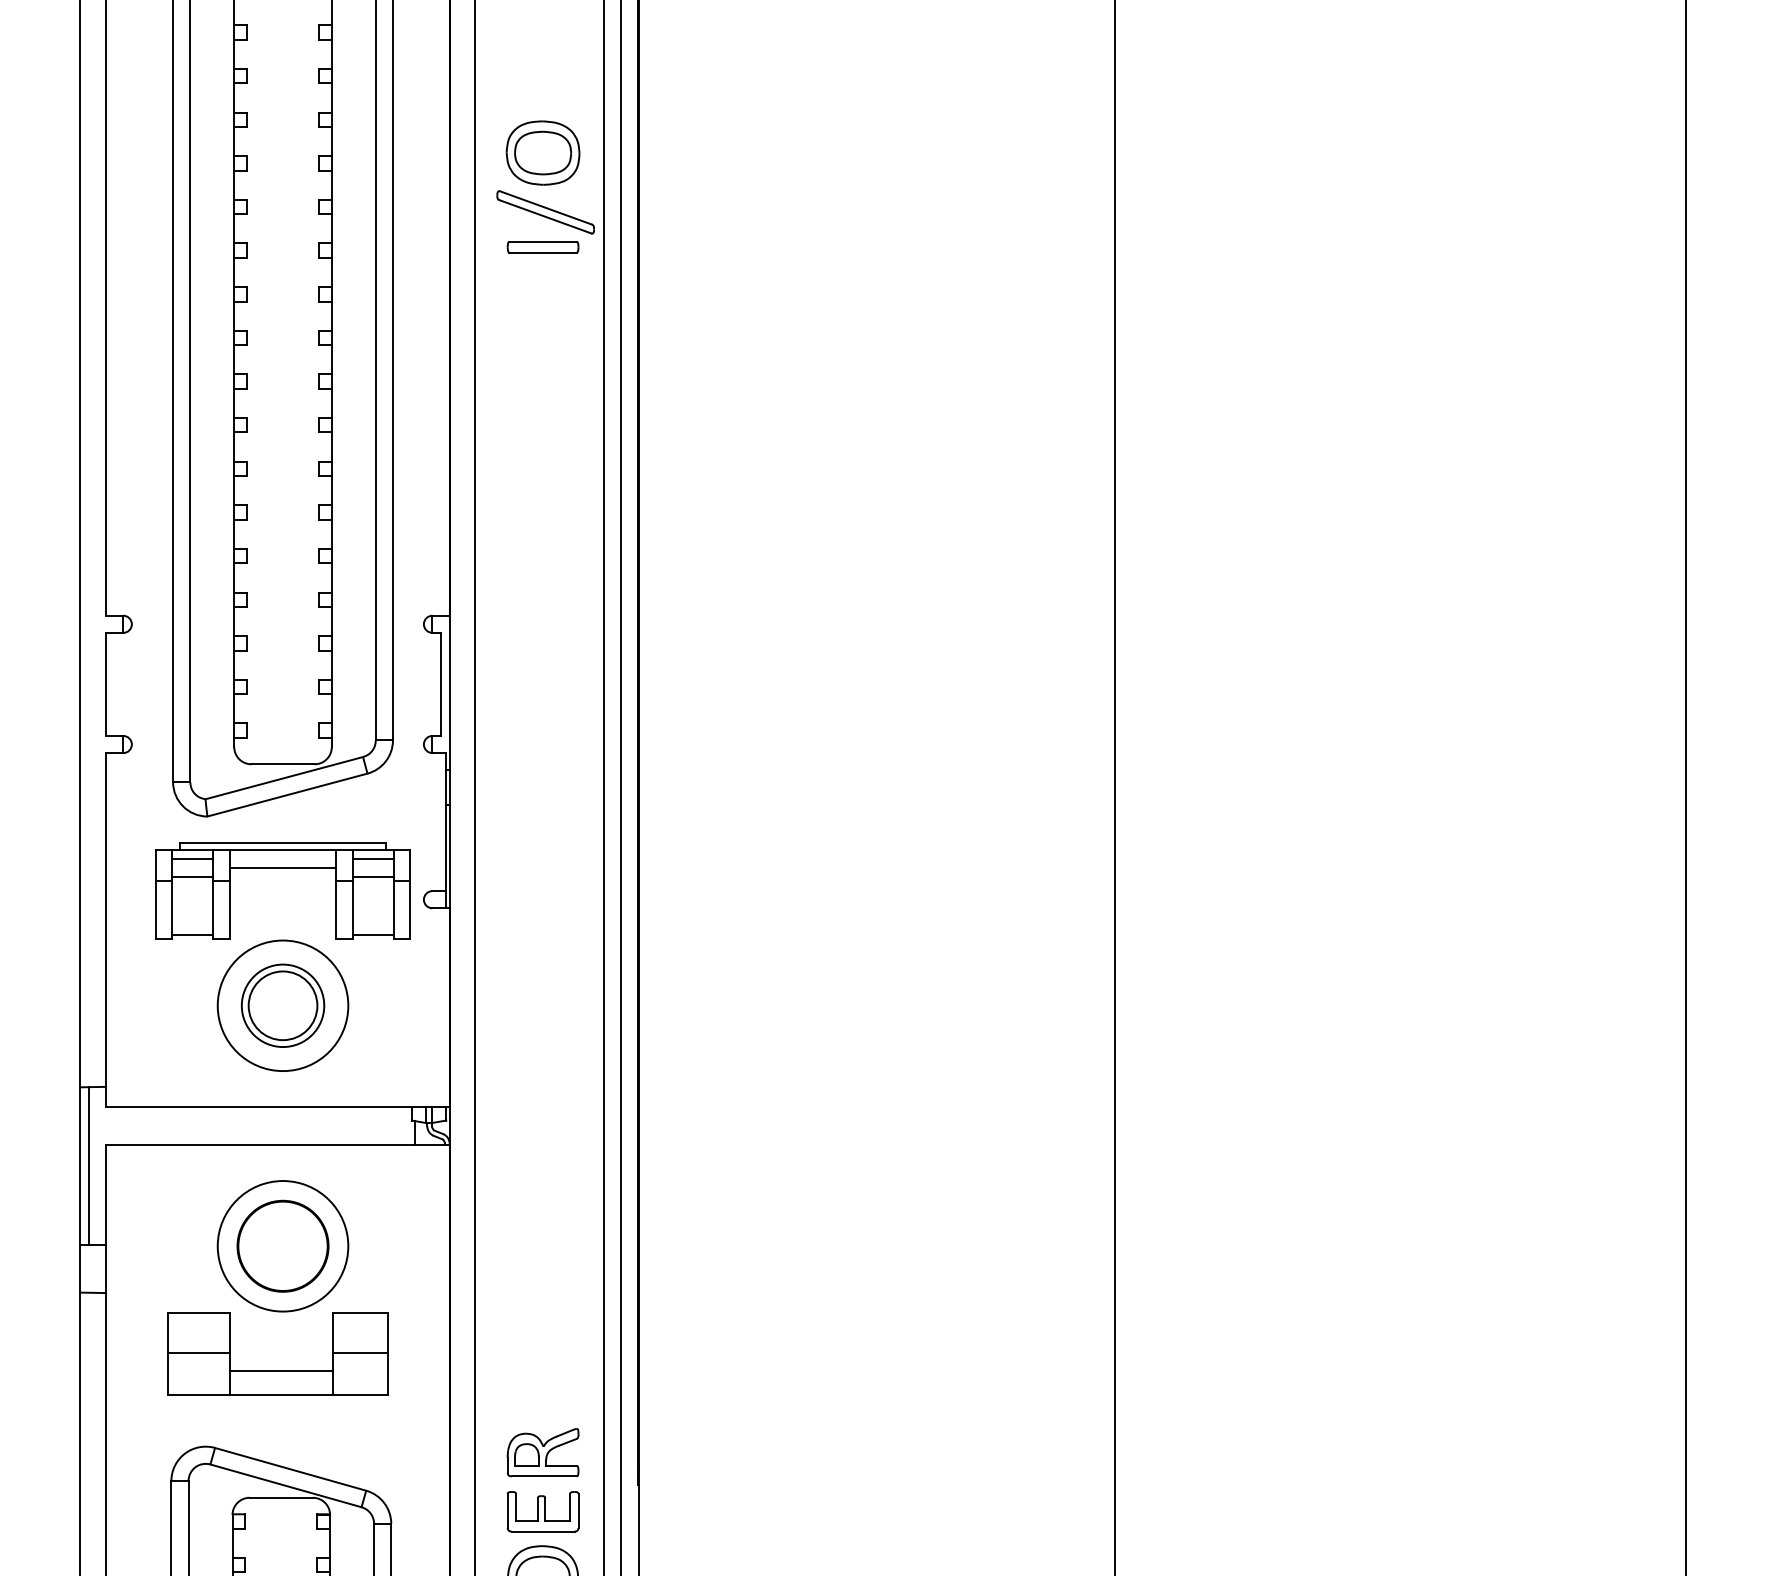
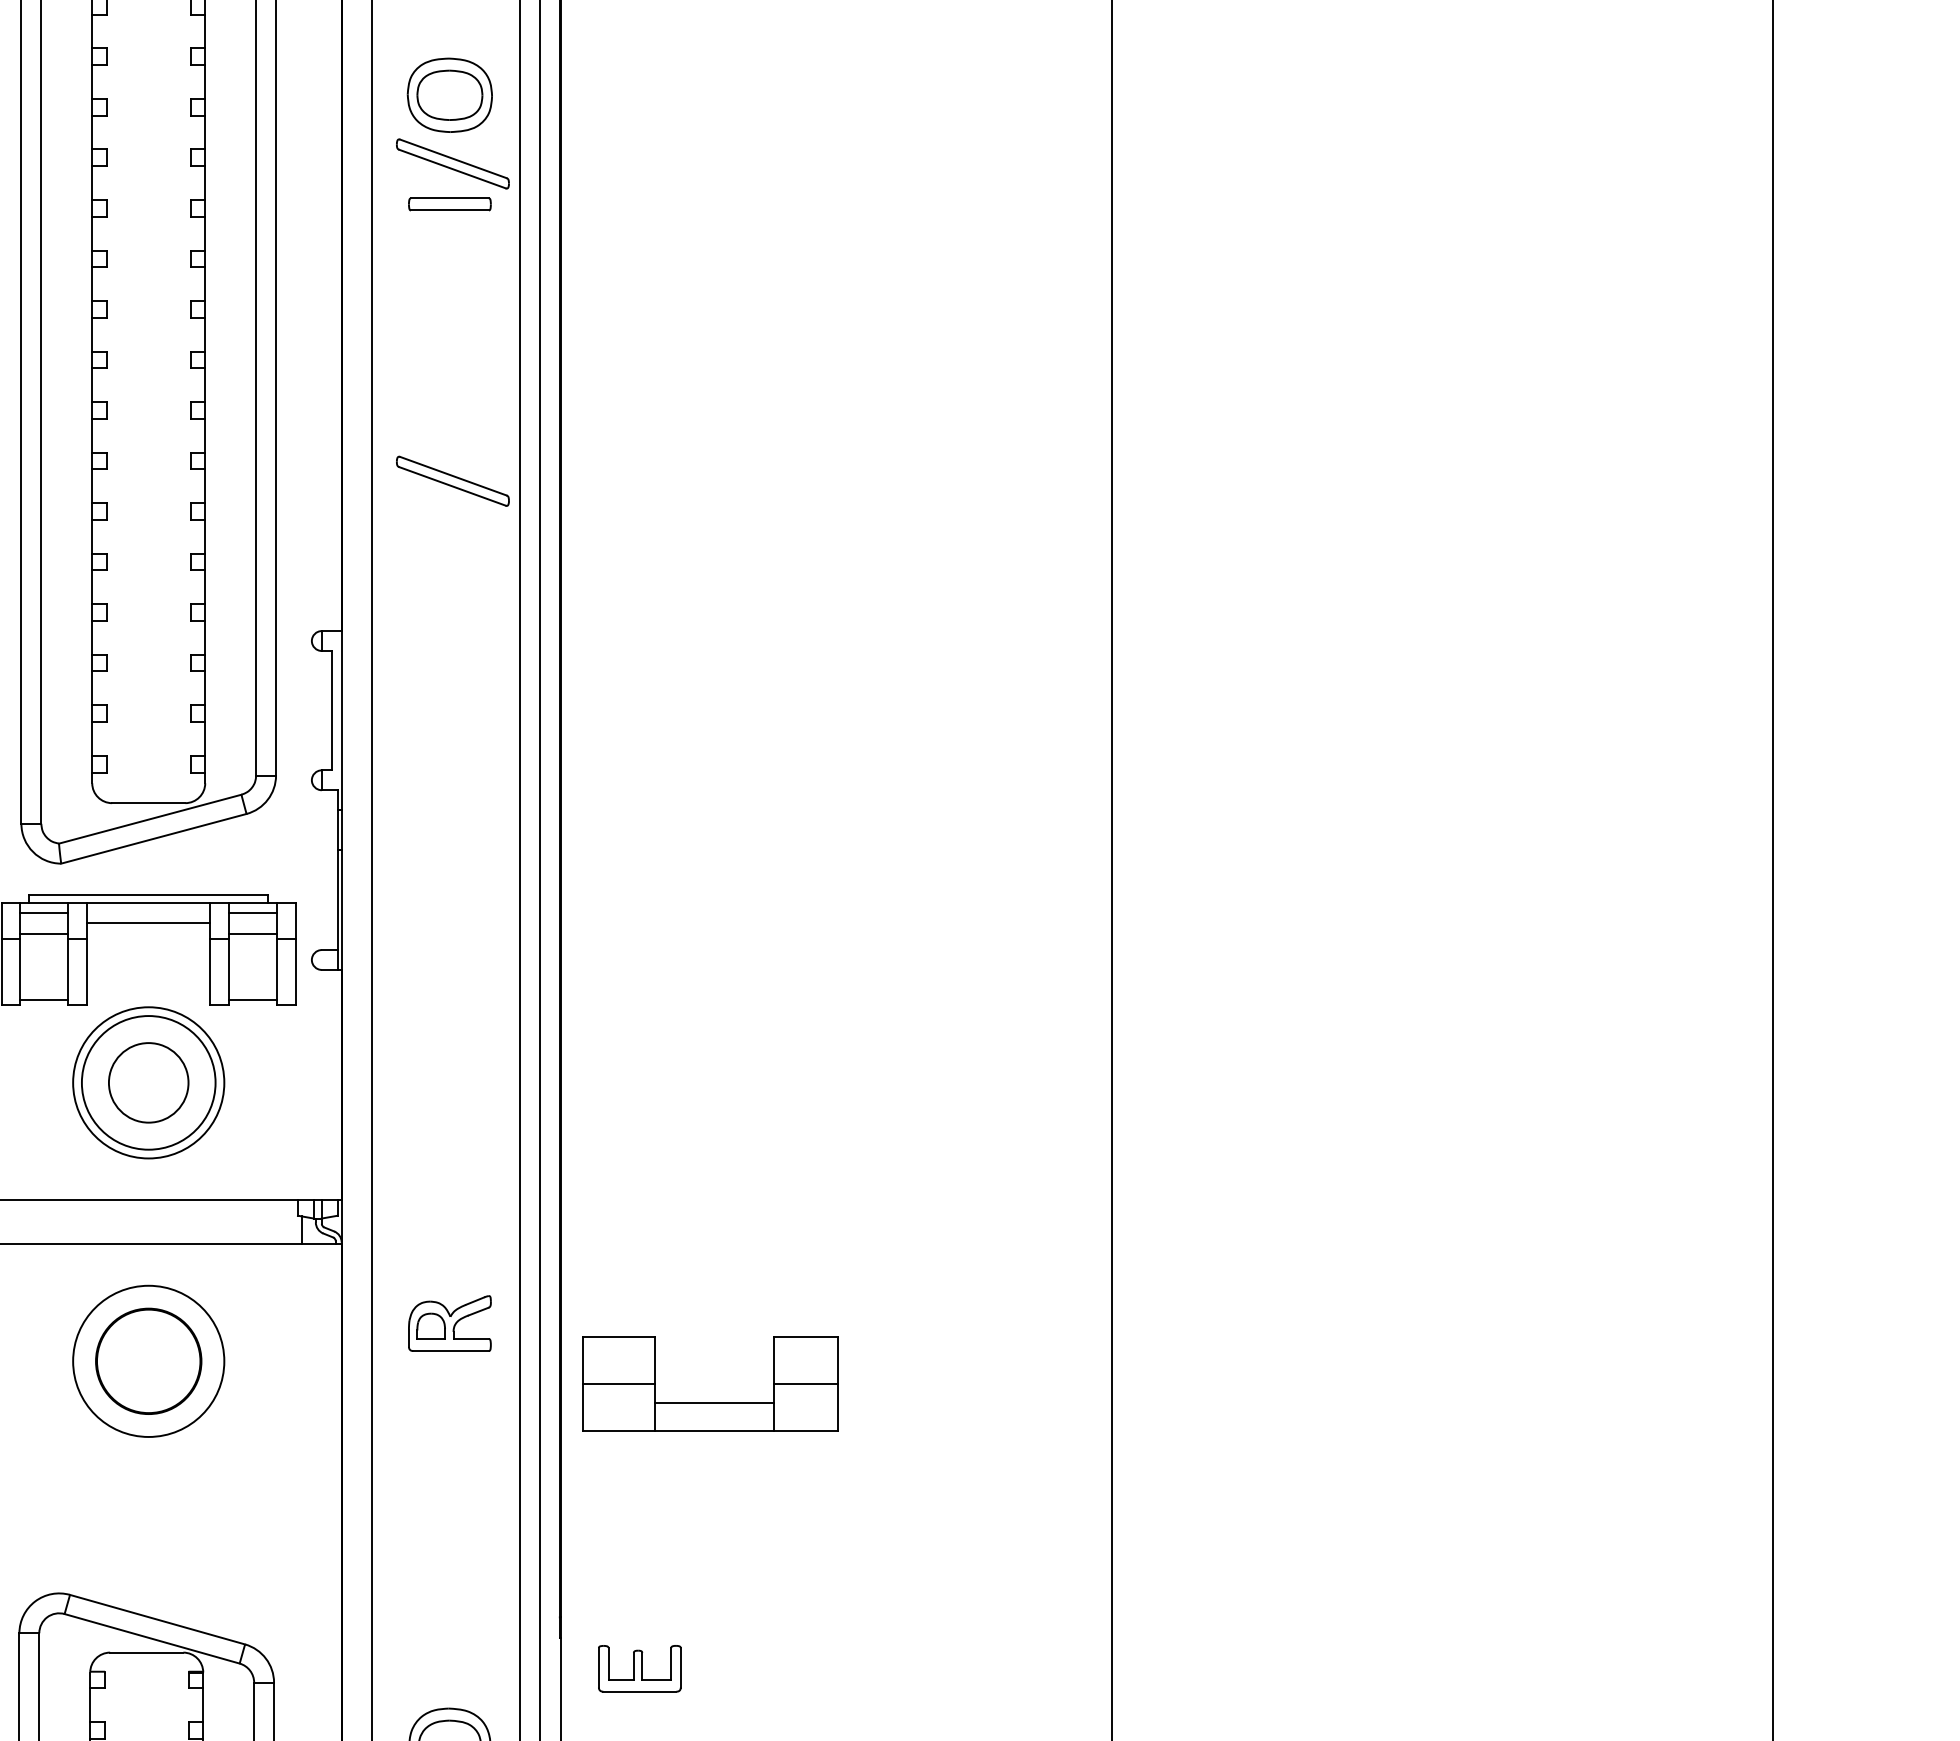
part: (545, 486) -> (452, 481), added
circle: (282, 1005) -> (148, 1082), size x1.4
part: (277, 1370) -> (709, 1403), moved
part: (542, 1452) -> (449, 1323), moved
part: (542, 1511) -> (639, 1668), moved

